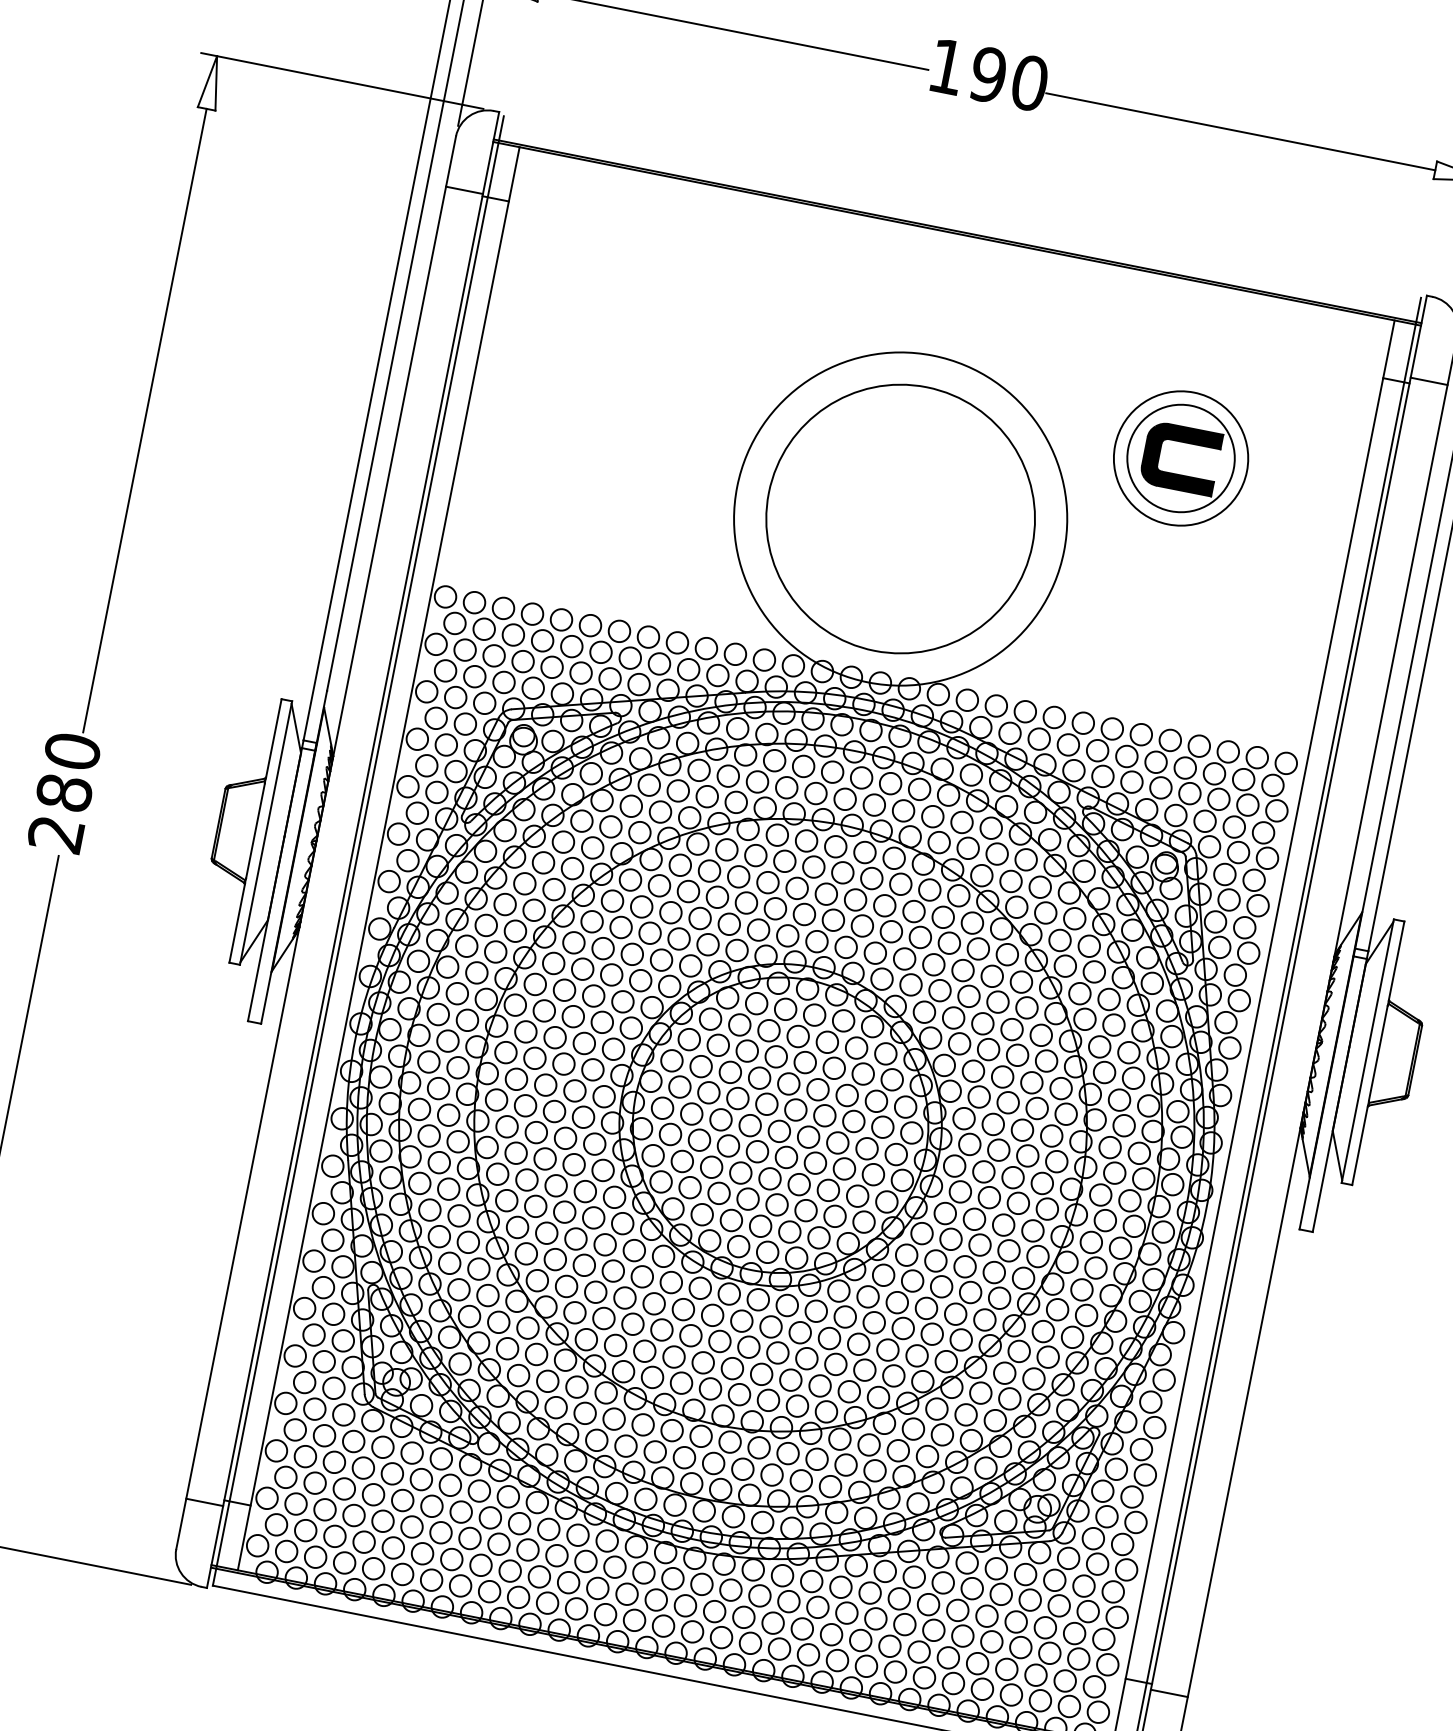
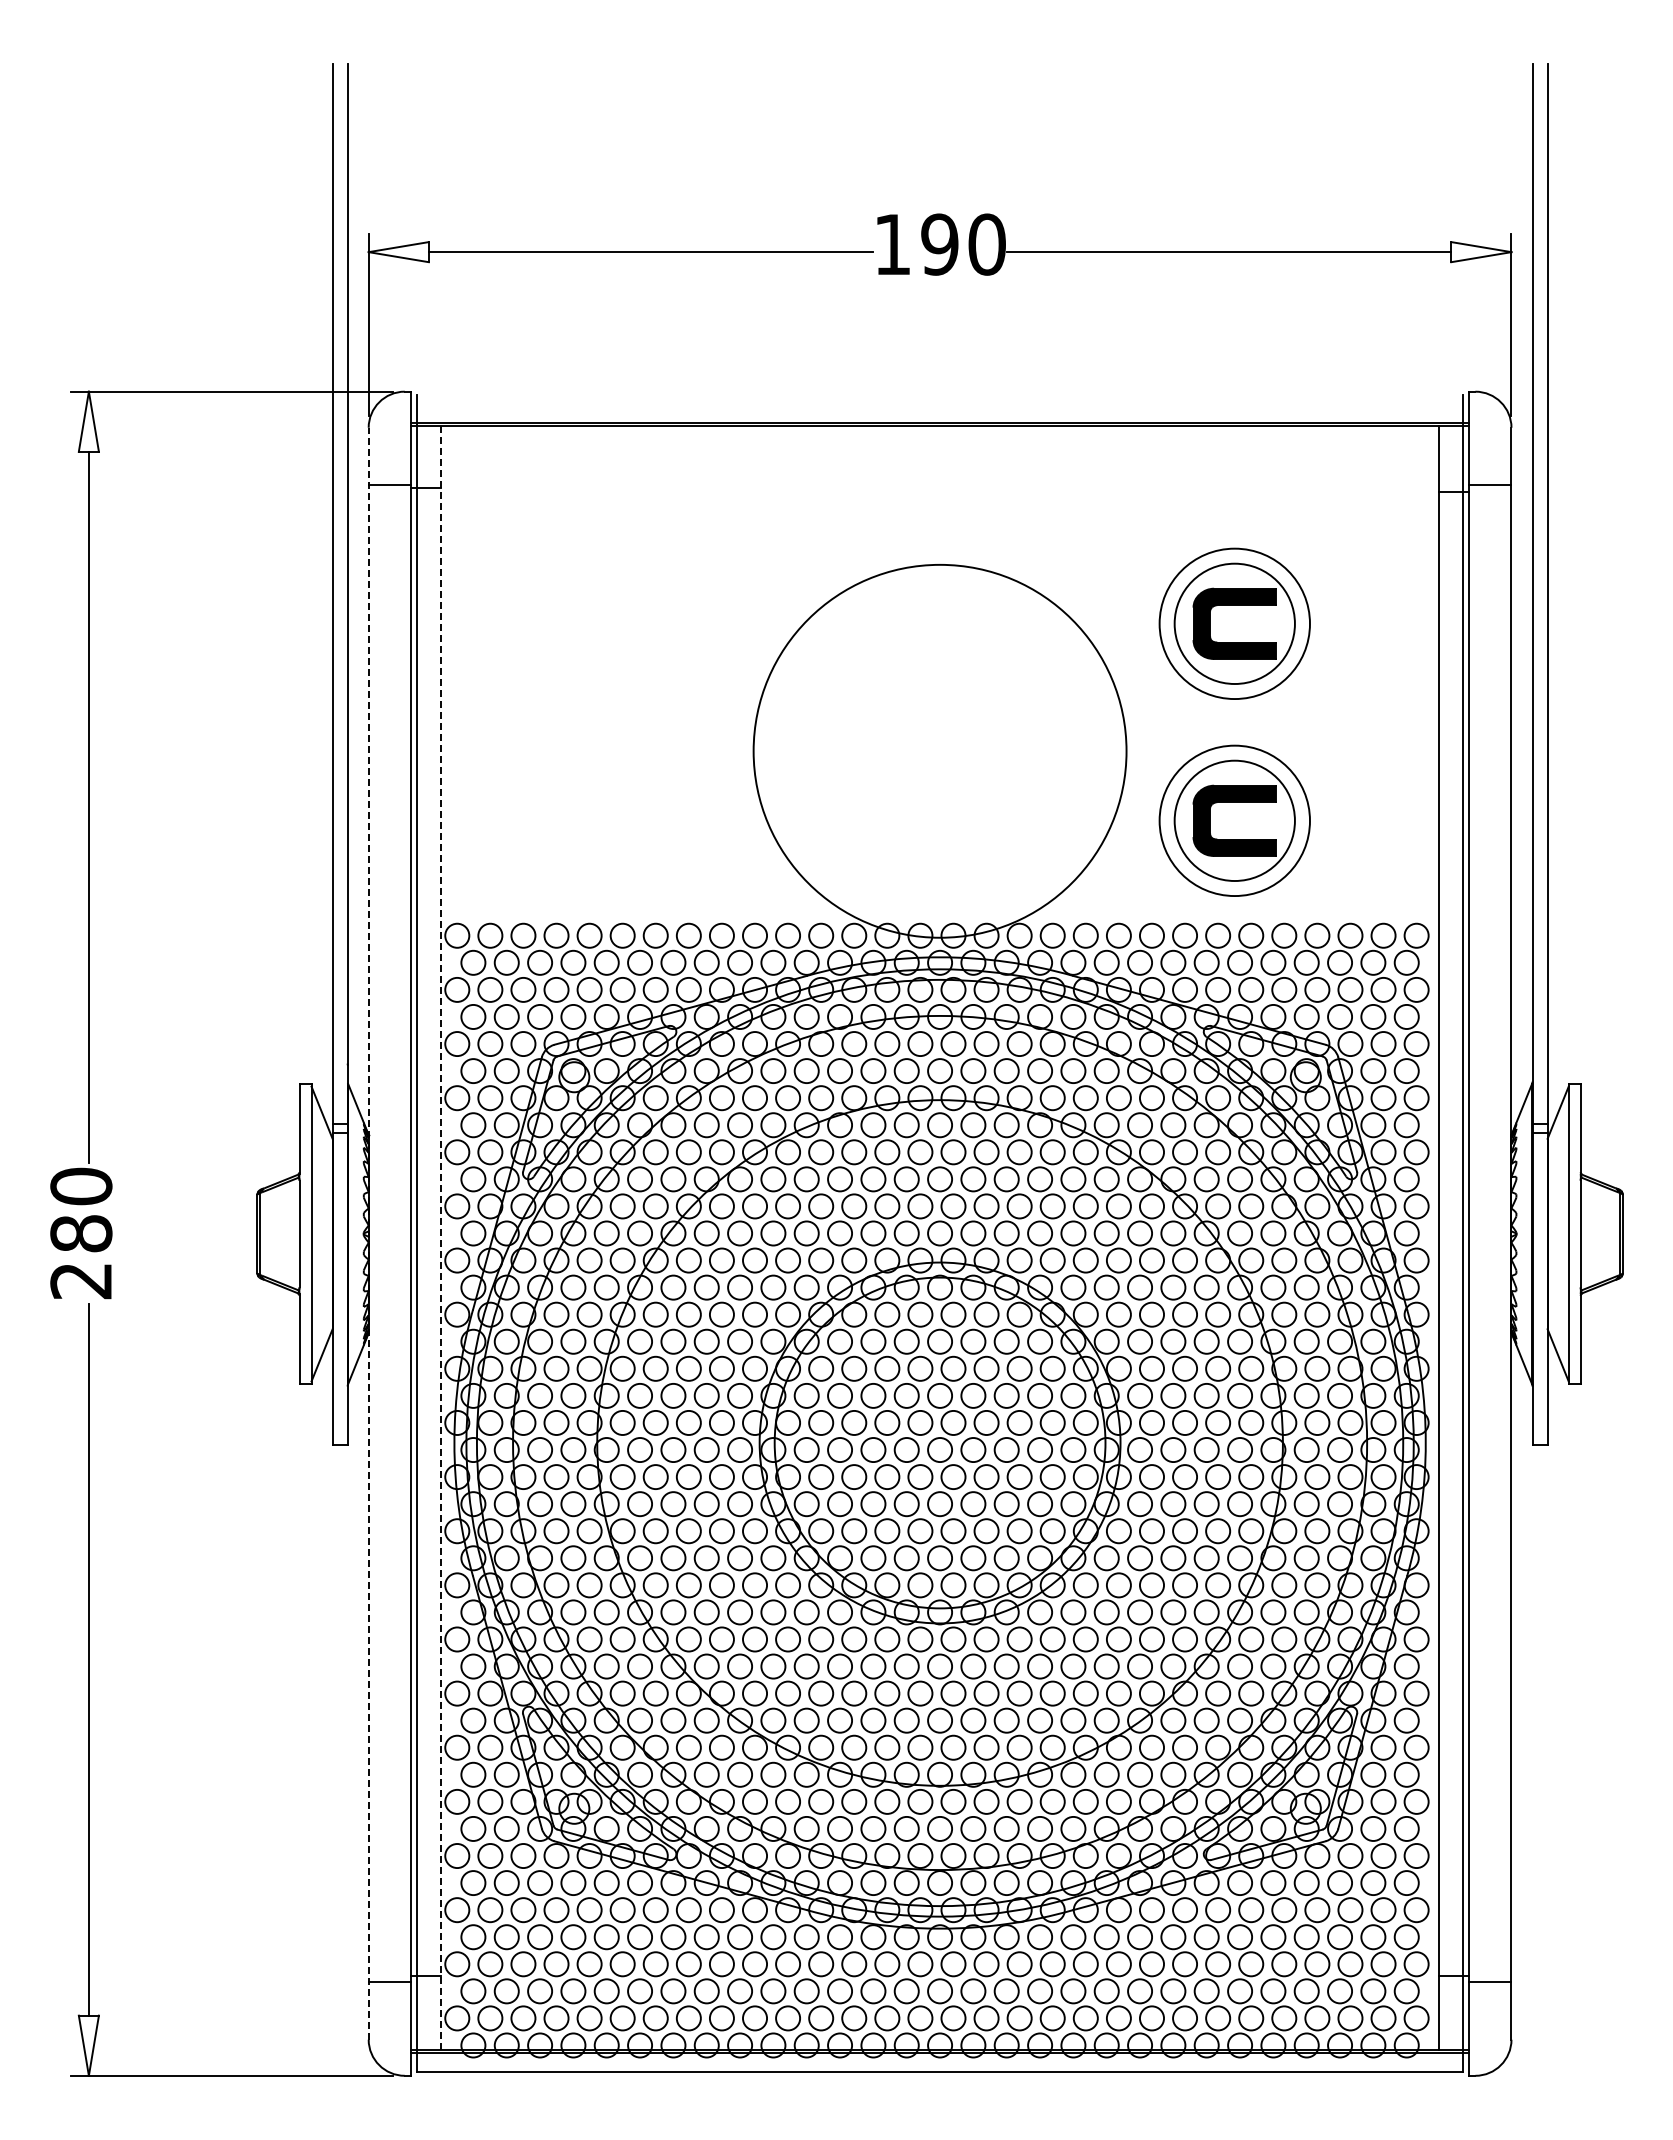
circle: (900, 519) -> (939, 751), removed
part: (1146, 630) -> (1234, 820), added
line: (316, 842) -> (368, 1233), solid -> dashed
line: (378, 858) -> (440, 1237), solid -> dashed

